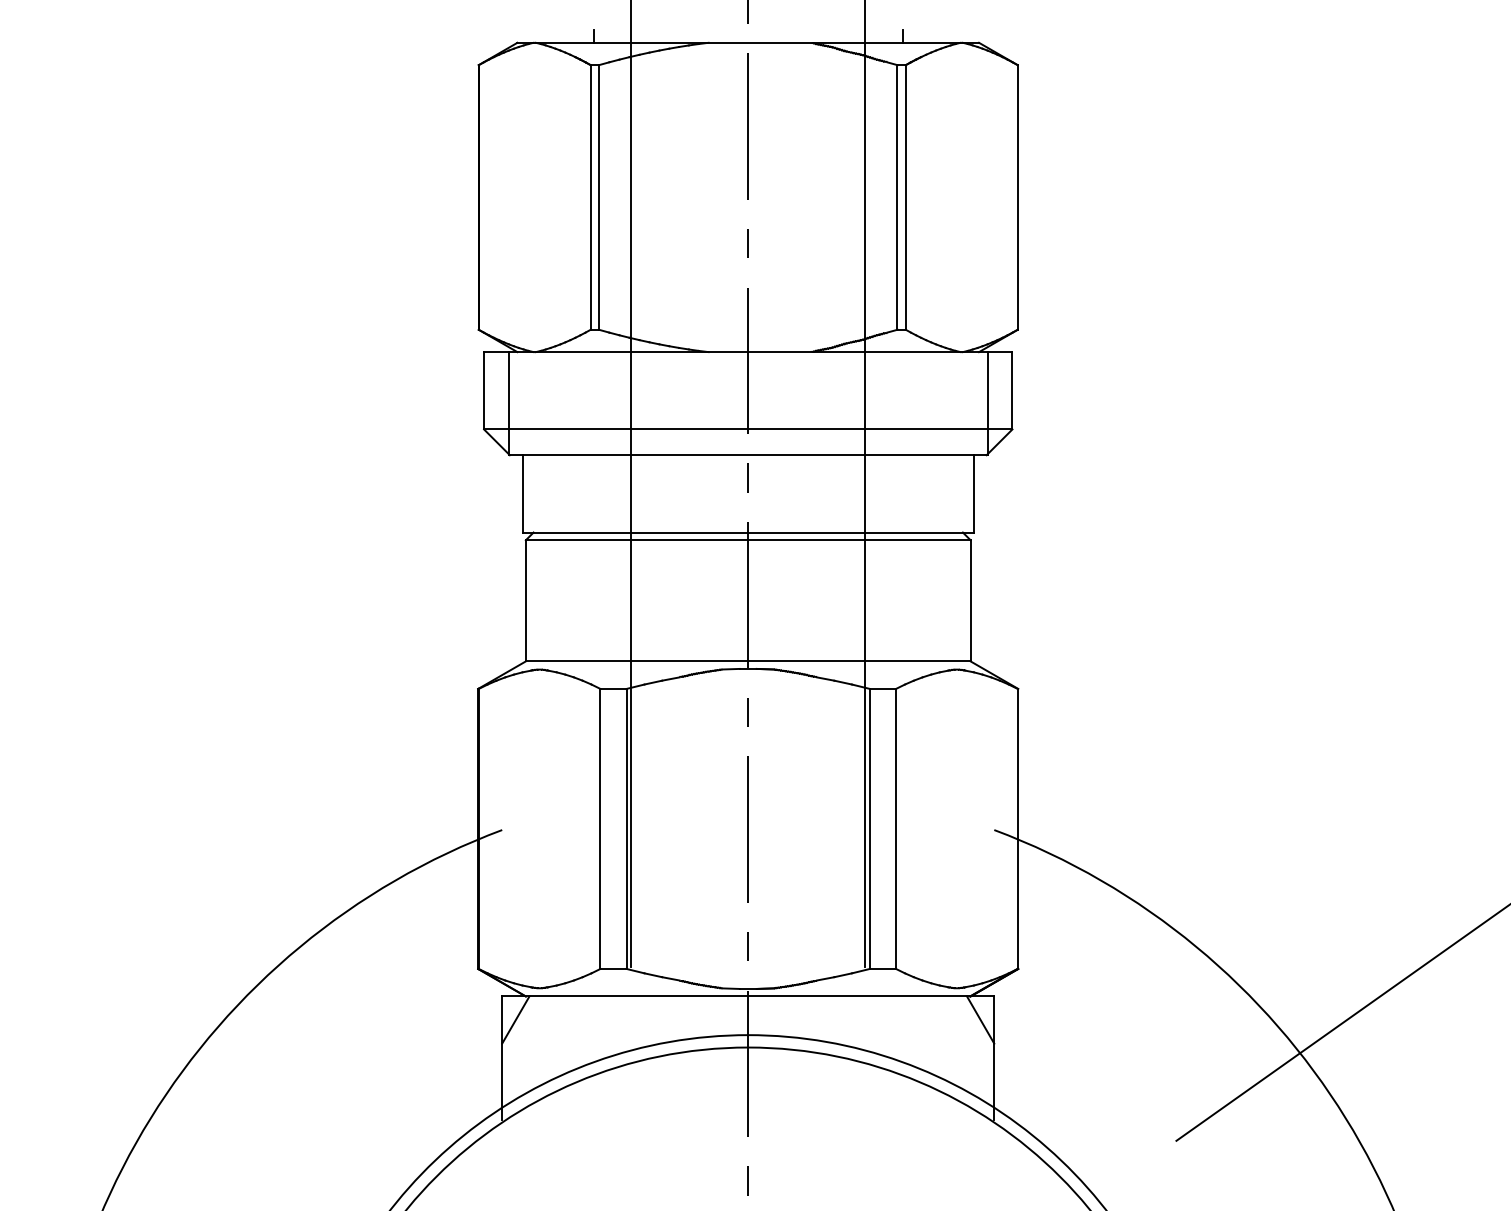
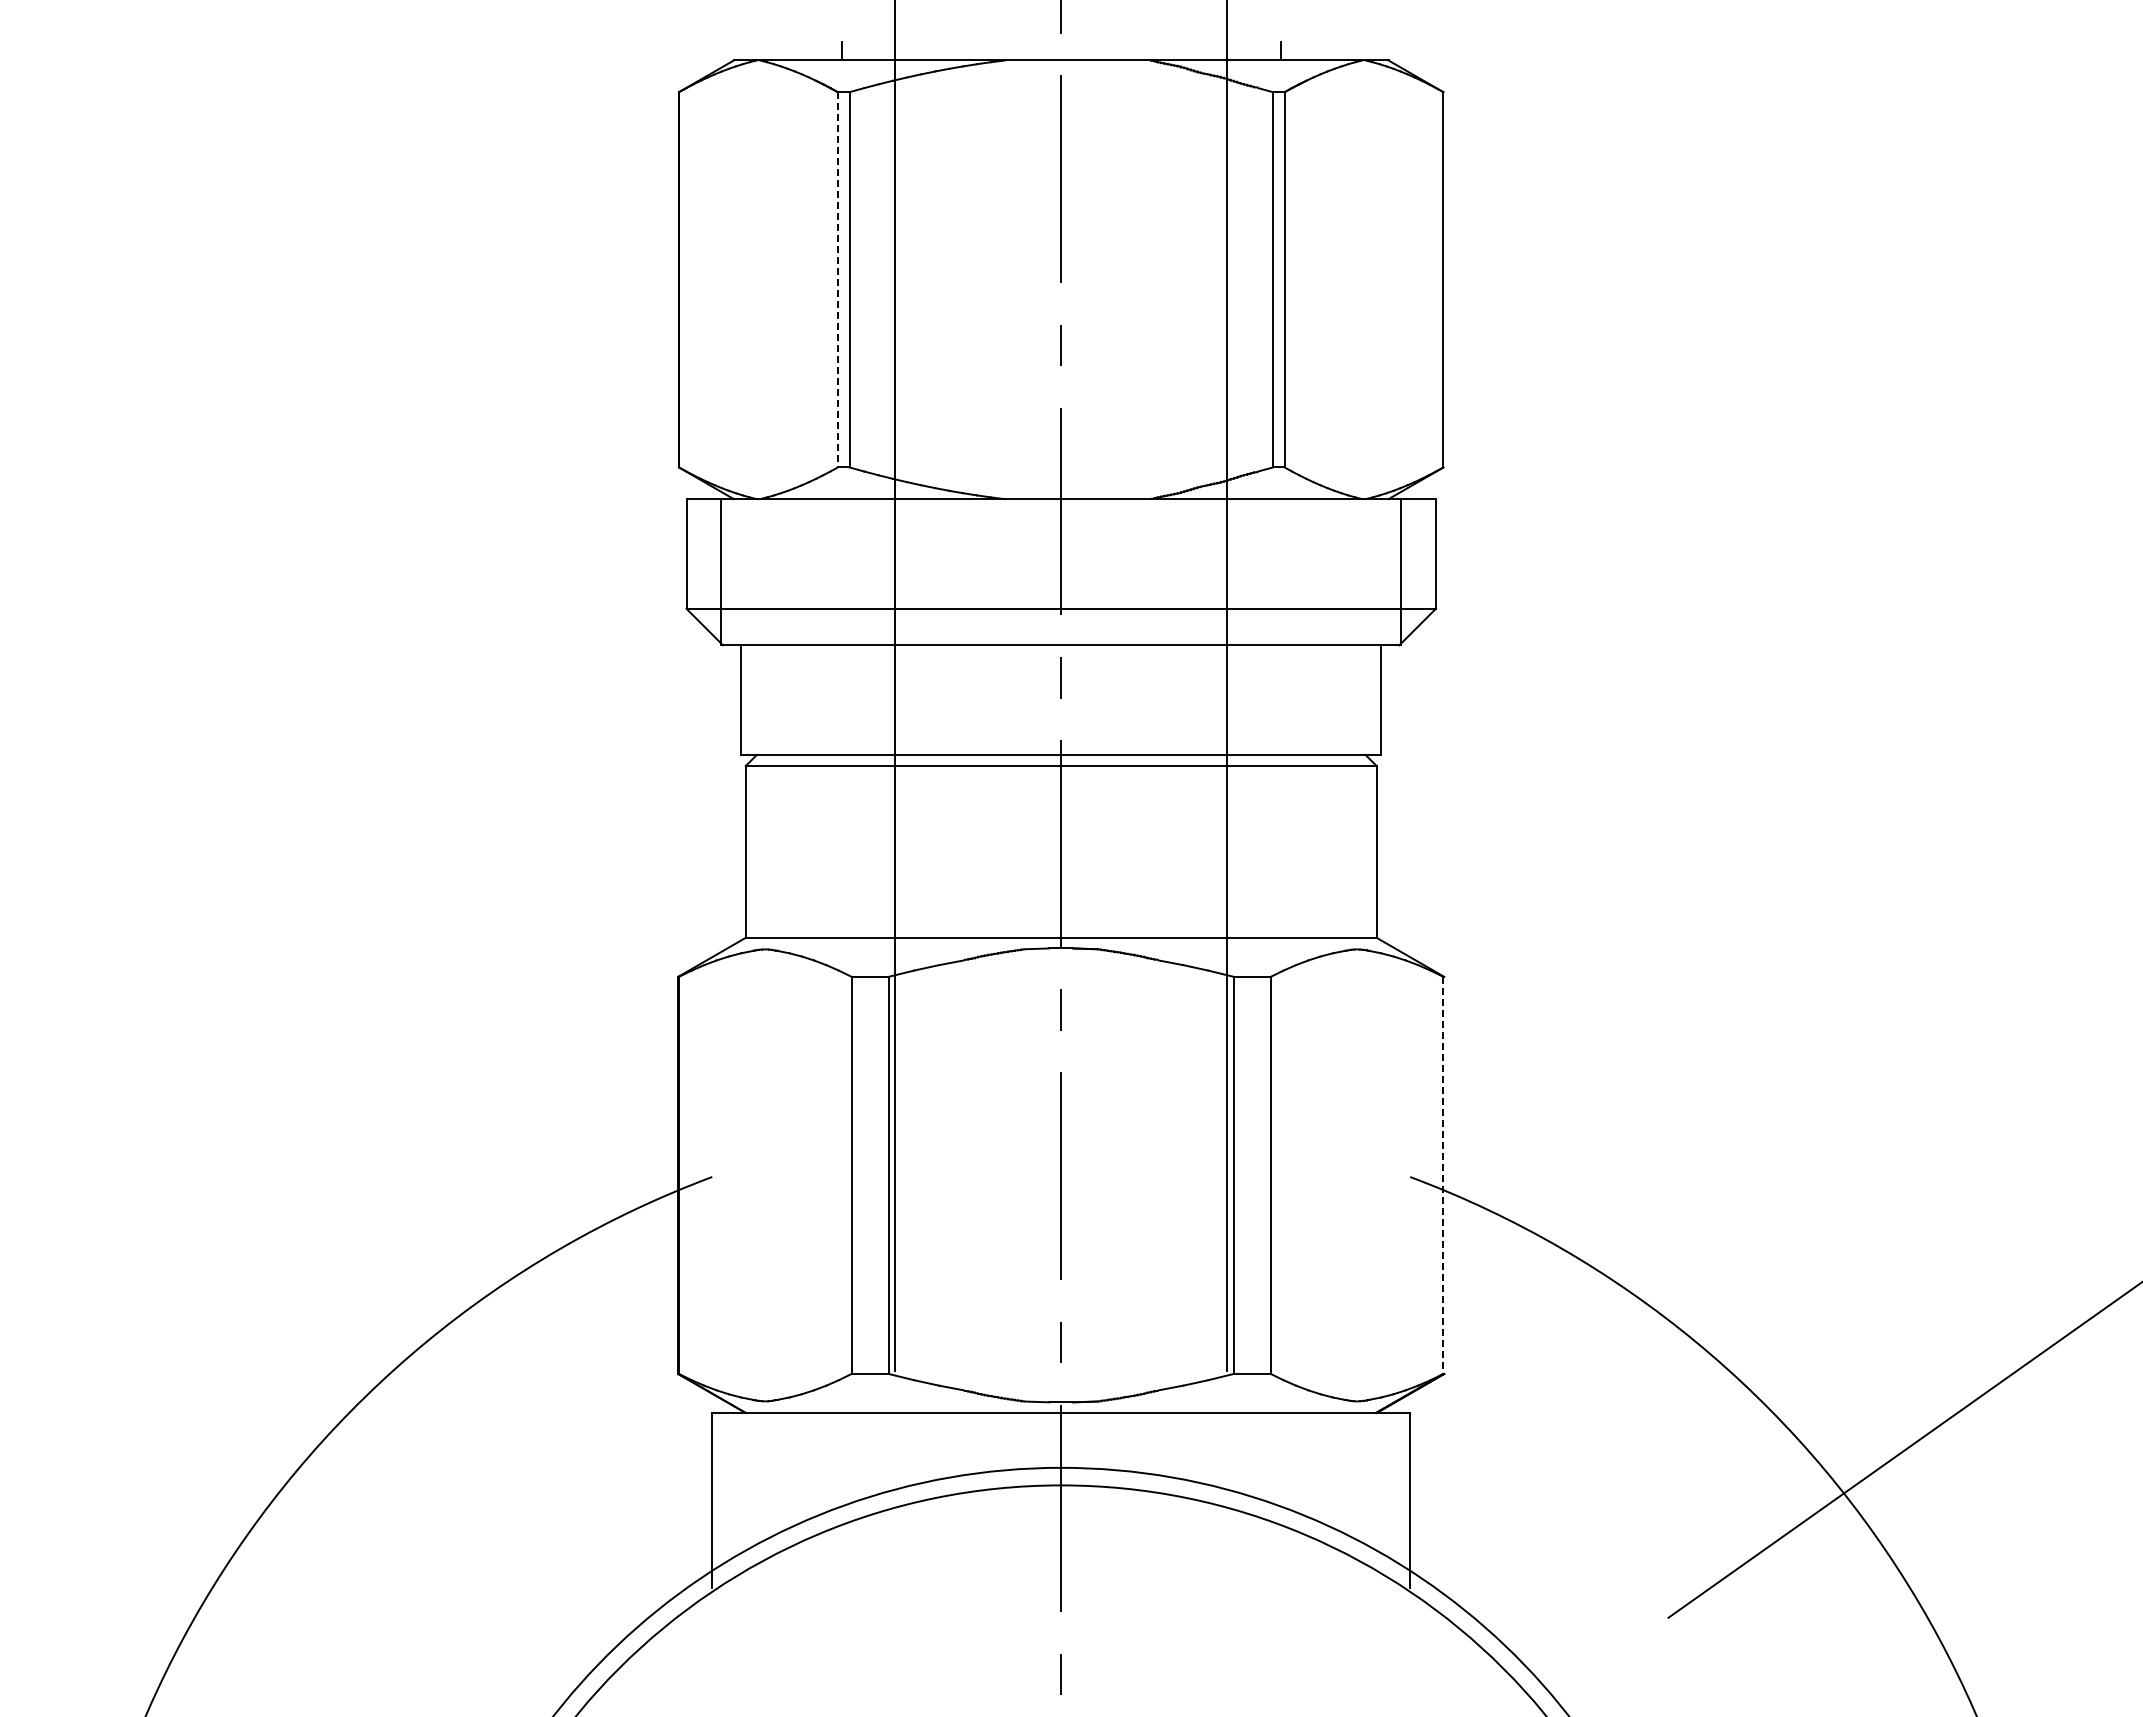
line: (590, 197) -> (837, 279), solid -> dashed
line: (1017, 829) -> (1443, 1175), solid -> dashed
line: (515, 1020) -> (731, 1446), removed
line: (980, 1020) -> (1390, 1446), removed

